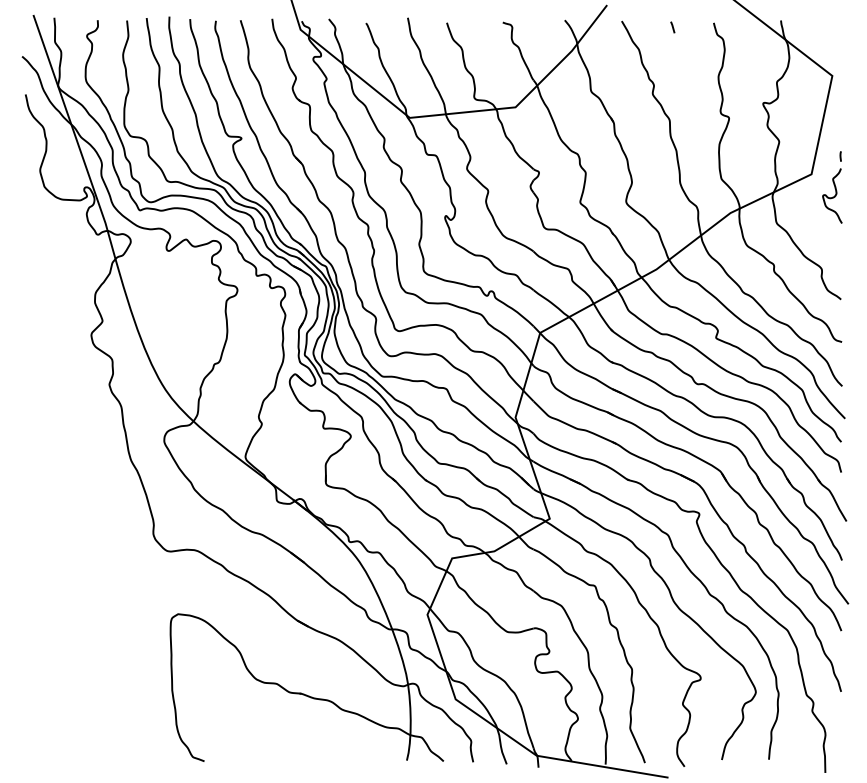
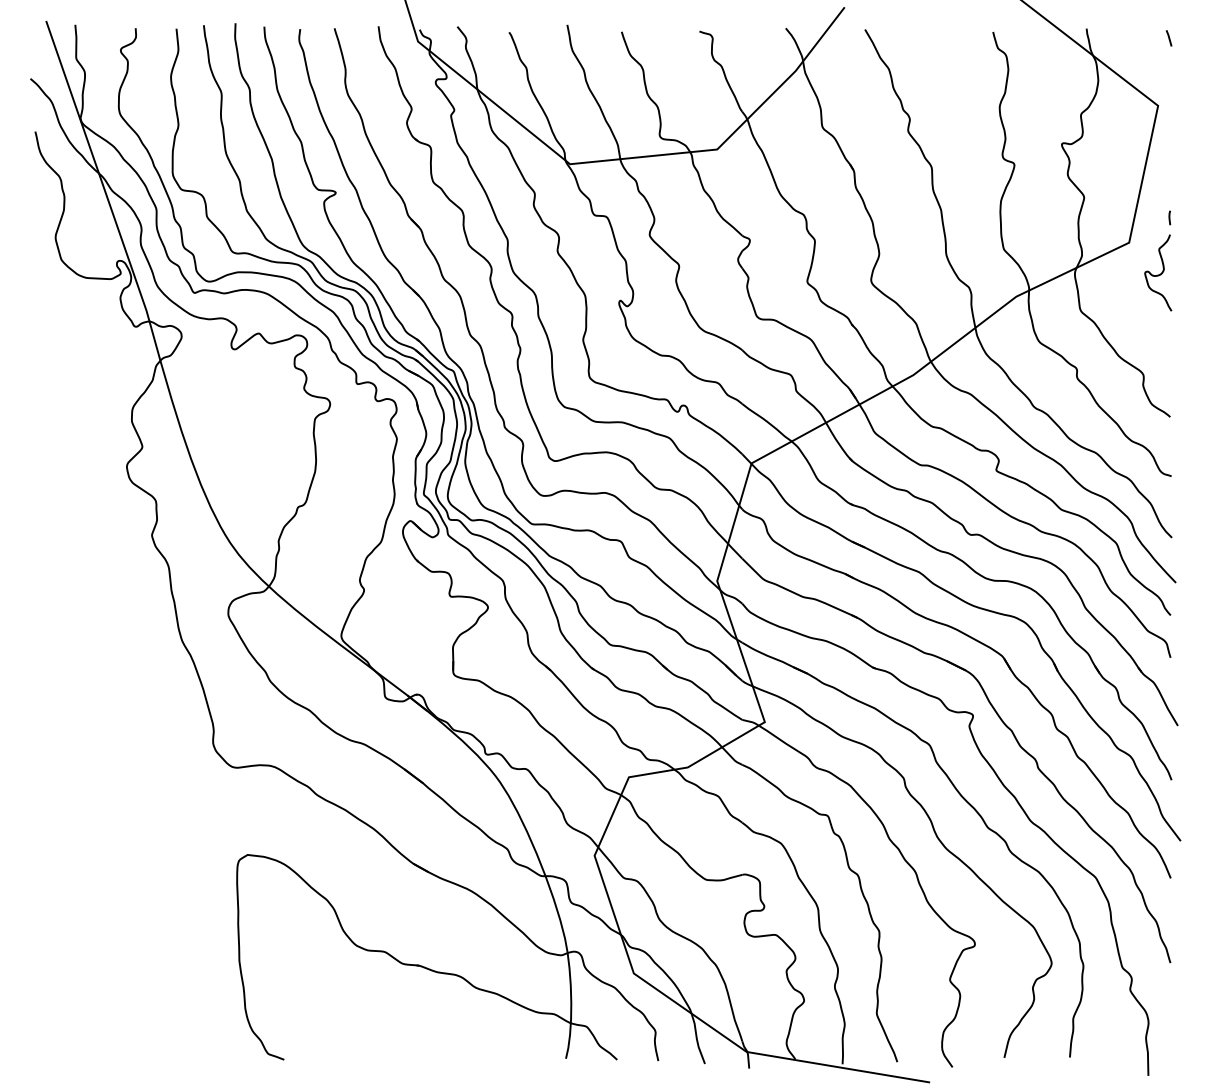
line: (672, 27) -> (1168, 38), moved

